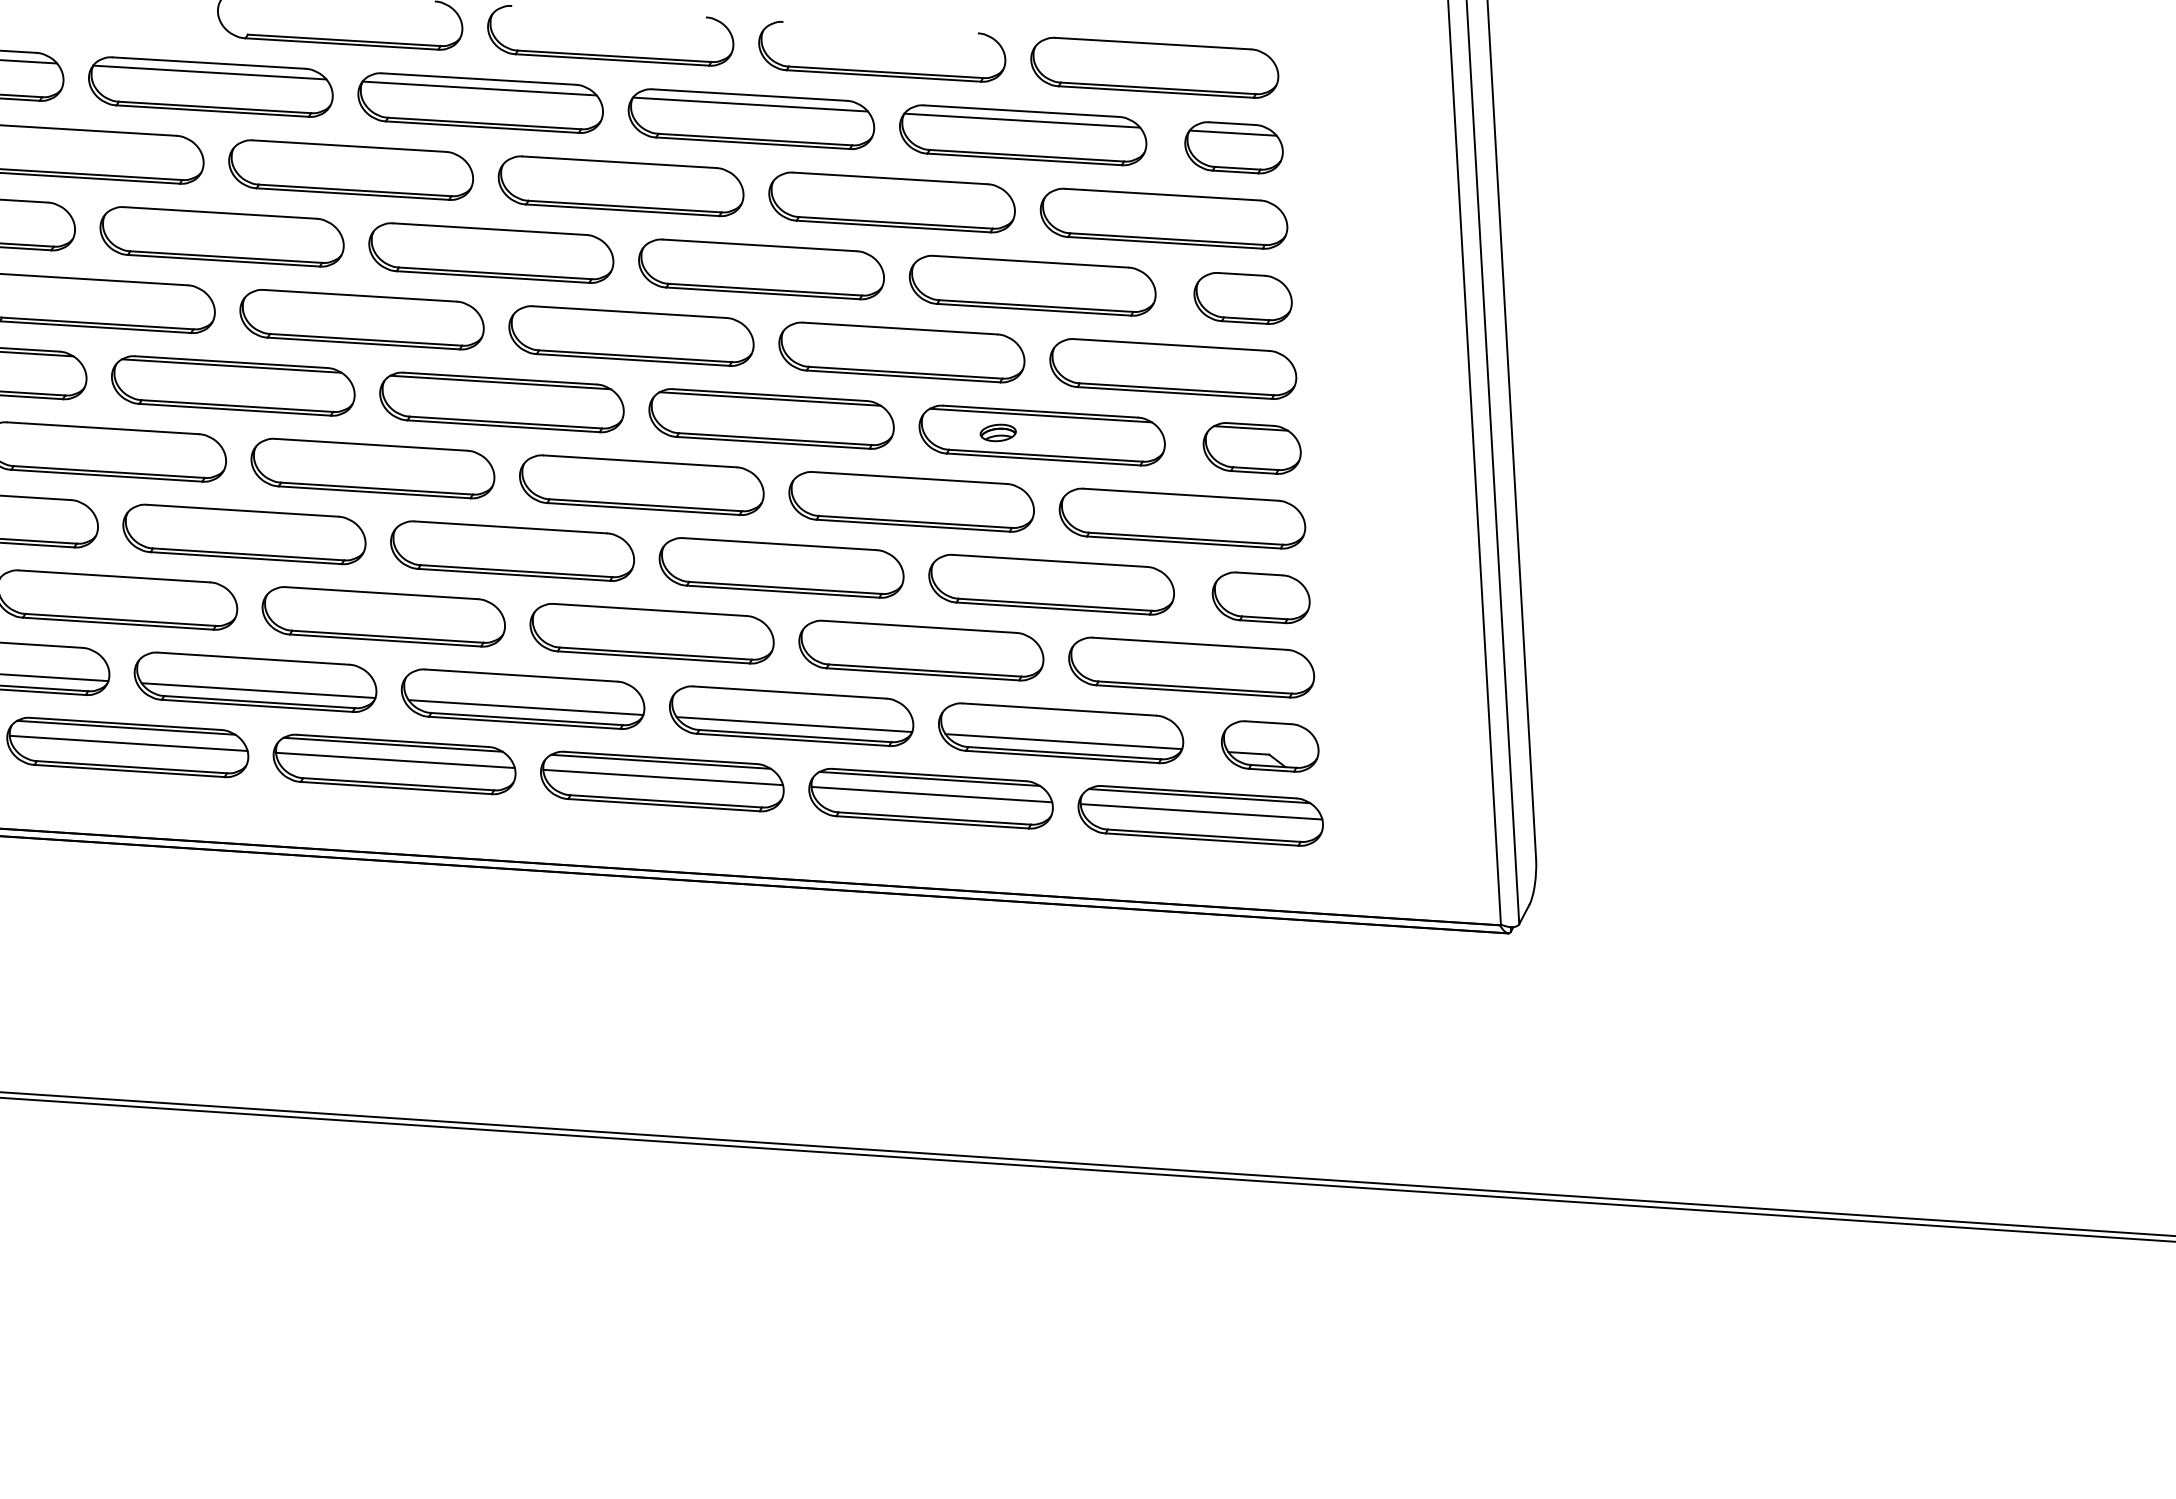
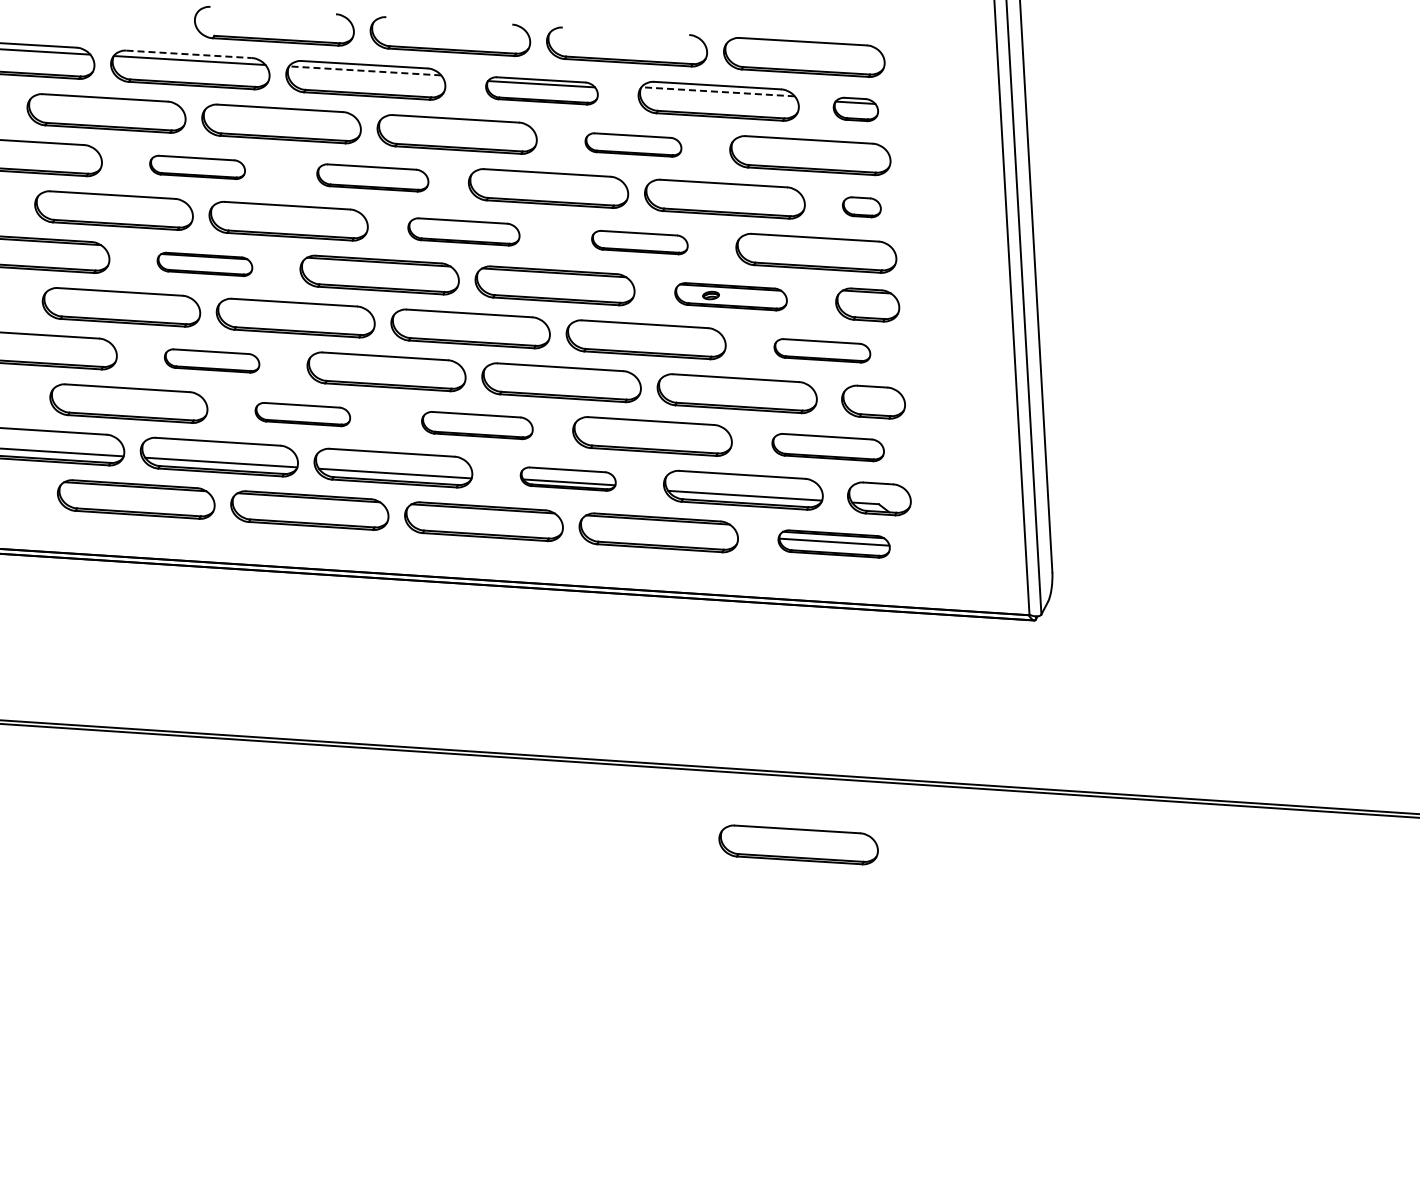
line: (209, 63) -> (189, 54), solid -> dashed
line: (478, 87) -> (364, 70), solid -> dashed
part: (750, 118) -> (541, 90), size x0.7
line: (1022, 120) -> (718, 91), solid -> dashed
part: (1233, 147) -> (855, 109), size x0.7
part: (892, 201) -> (633, 144), size x0.6
part: (221, 237) -> (197, 167), size x0.6
part: (490, 252) -> (372, 177), size x0.7
part: (1242, 296) -> (861, 206), size x0.6
part: (630, 335) -> (463, 231), size x0.7
part: (901, 352) -> (639, 242), size x0.6
part: (232, 386) -> (204, 264), size x0.6
part: (1041, 435) -> (730, 296), size x0.7
part: (1182, 518) -> (822, 350), size x0.6
part: (243, 533) -> (211, 360), size x0.6
part: (383, 616) -> (302, 414), size x0.6
part: (652, 633) -> (477, 425), size x0.7
part: (1190, 667) -> (827, 447), size x0.7
part: (792, 715) -> (568, 478), size x0.6
line: (128, 742) -> (136, 496), removed
line: (395, 759) -> (310, 507), removed
line: (663, 778) -> (484, 519), removed
line: (932, 795) -> (659, 530), removed
part: (1199, 815) -> (833, 543), size x0.7
part: (1145, 1277) -> (798, 844), added

